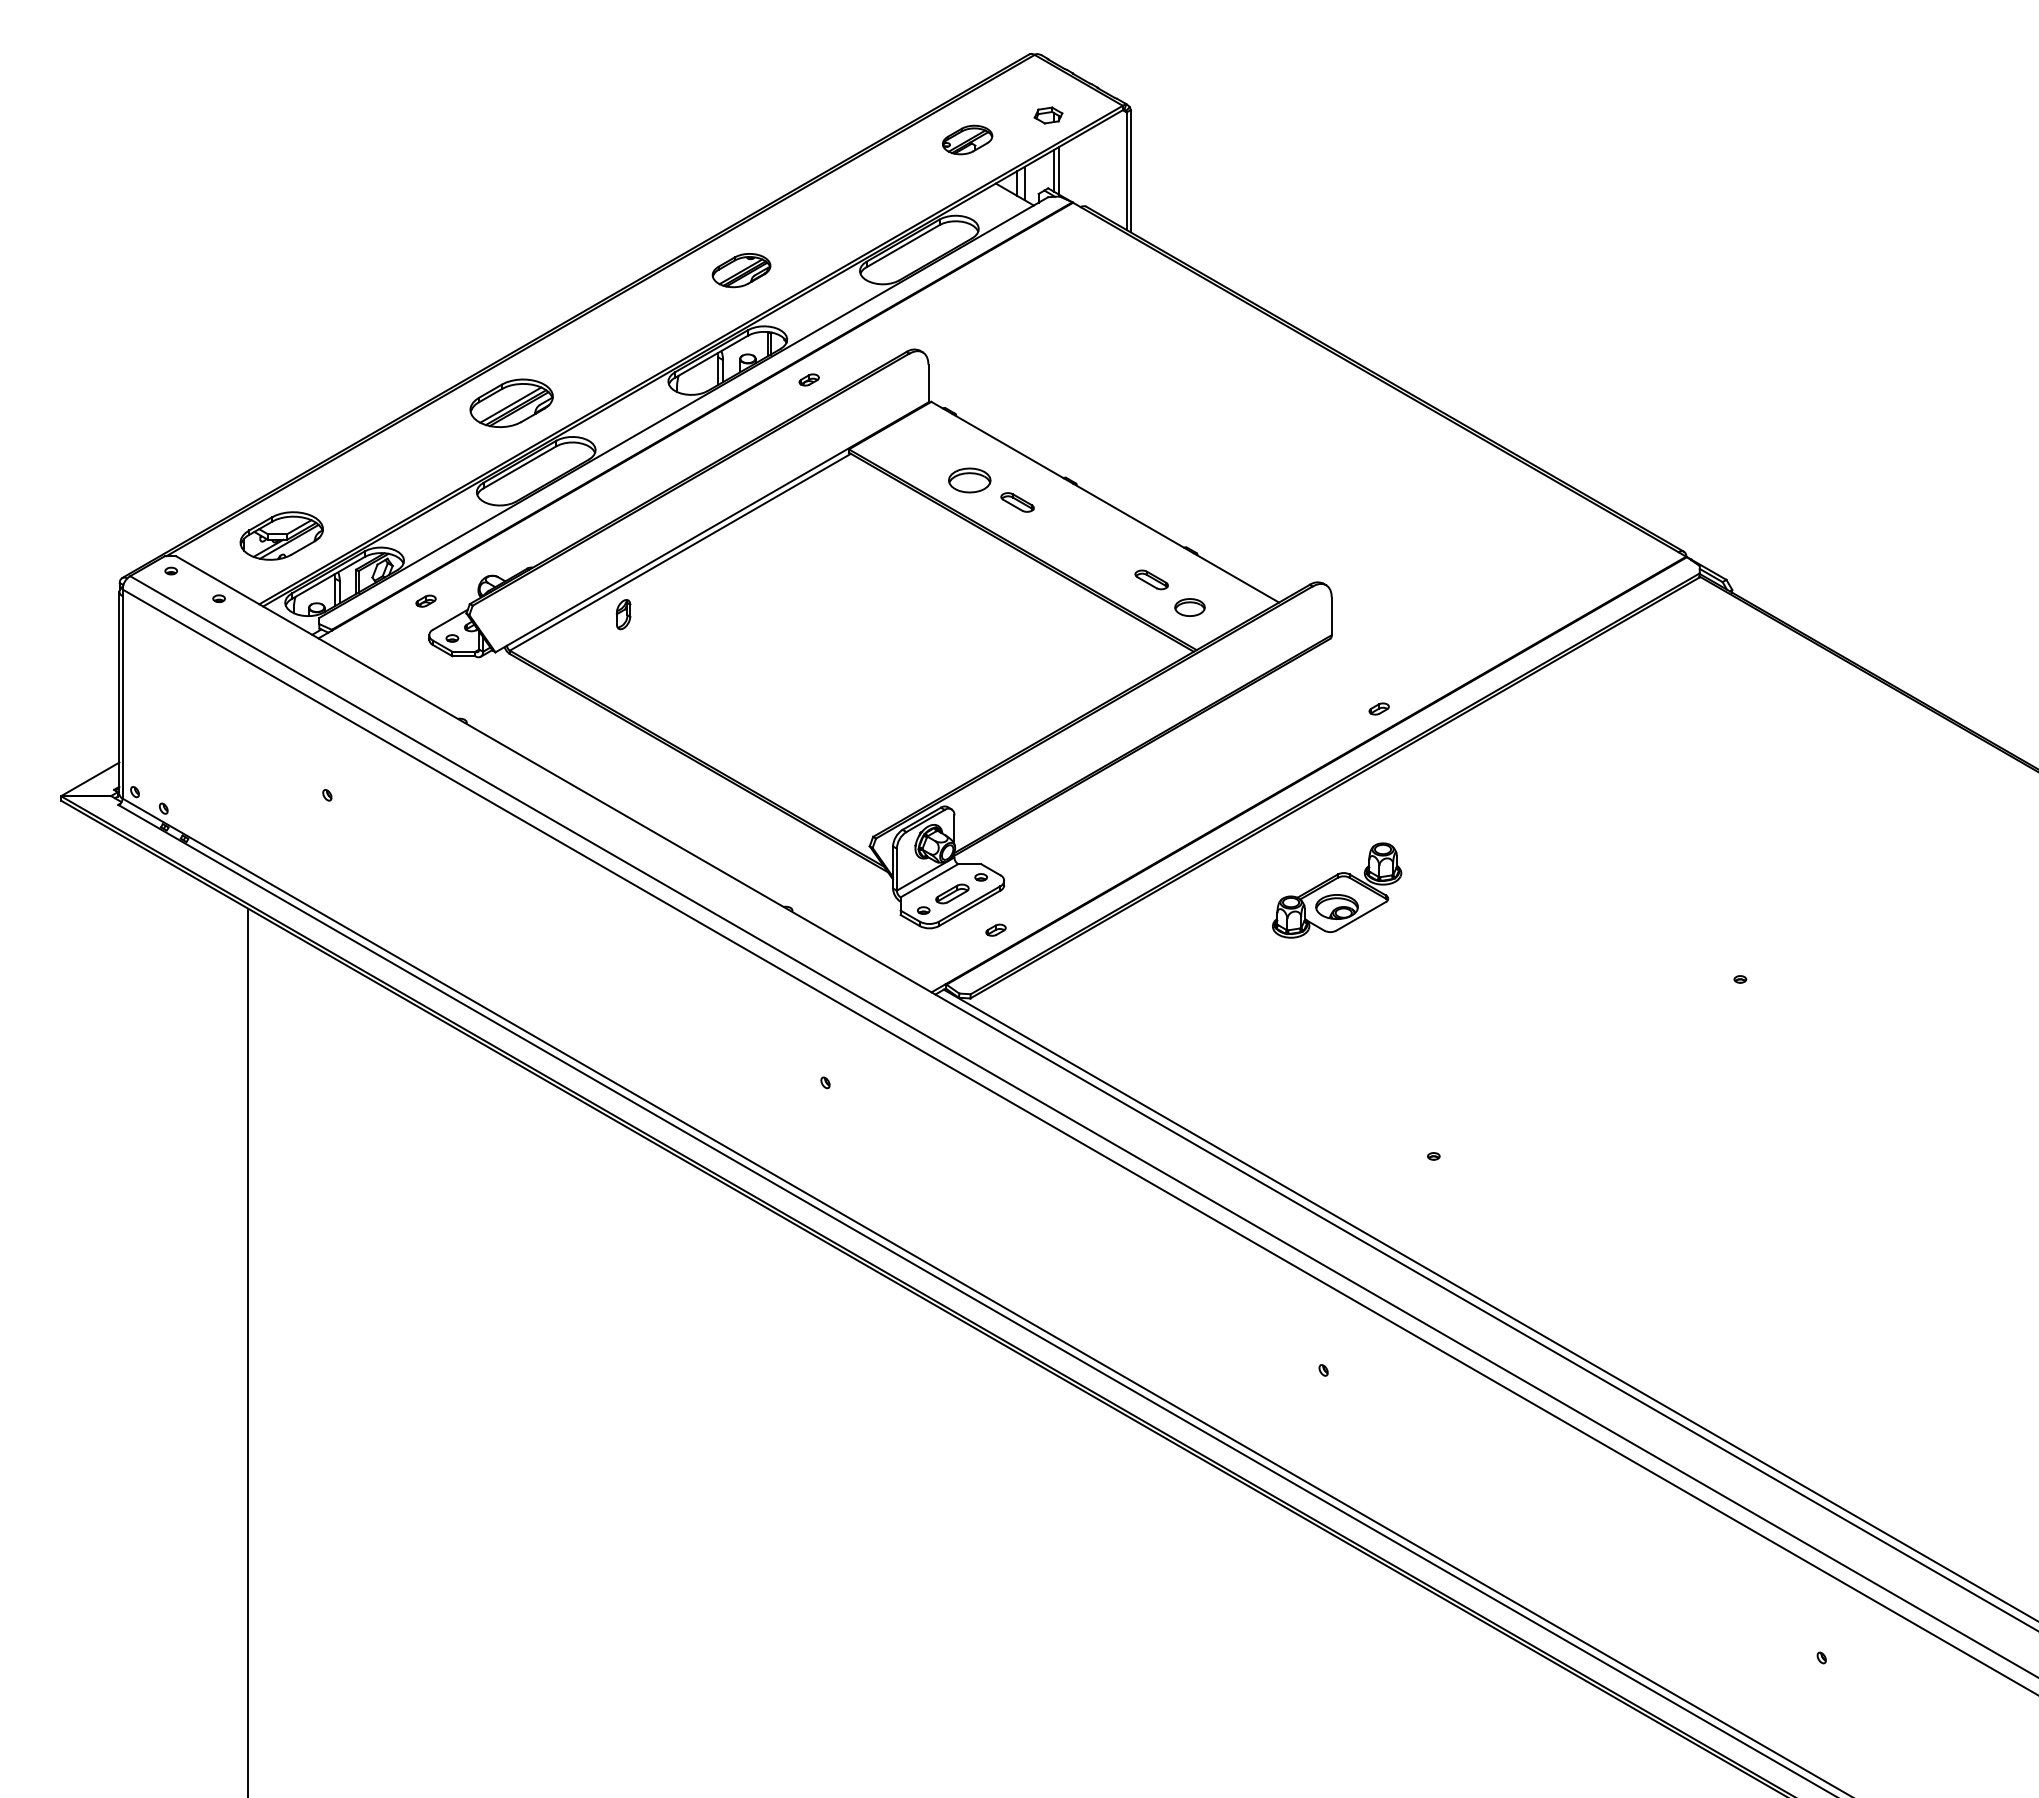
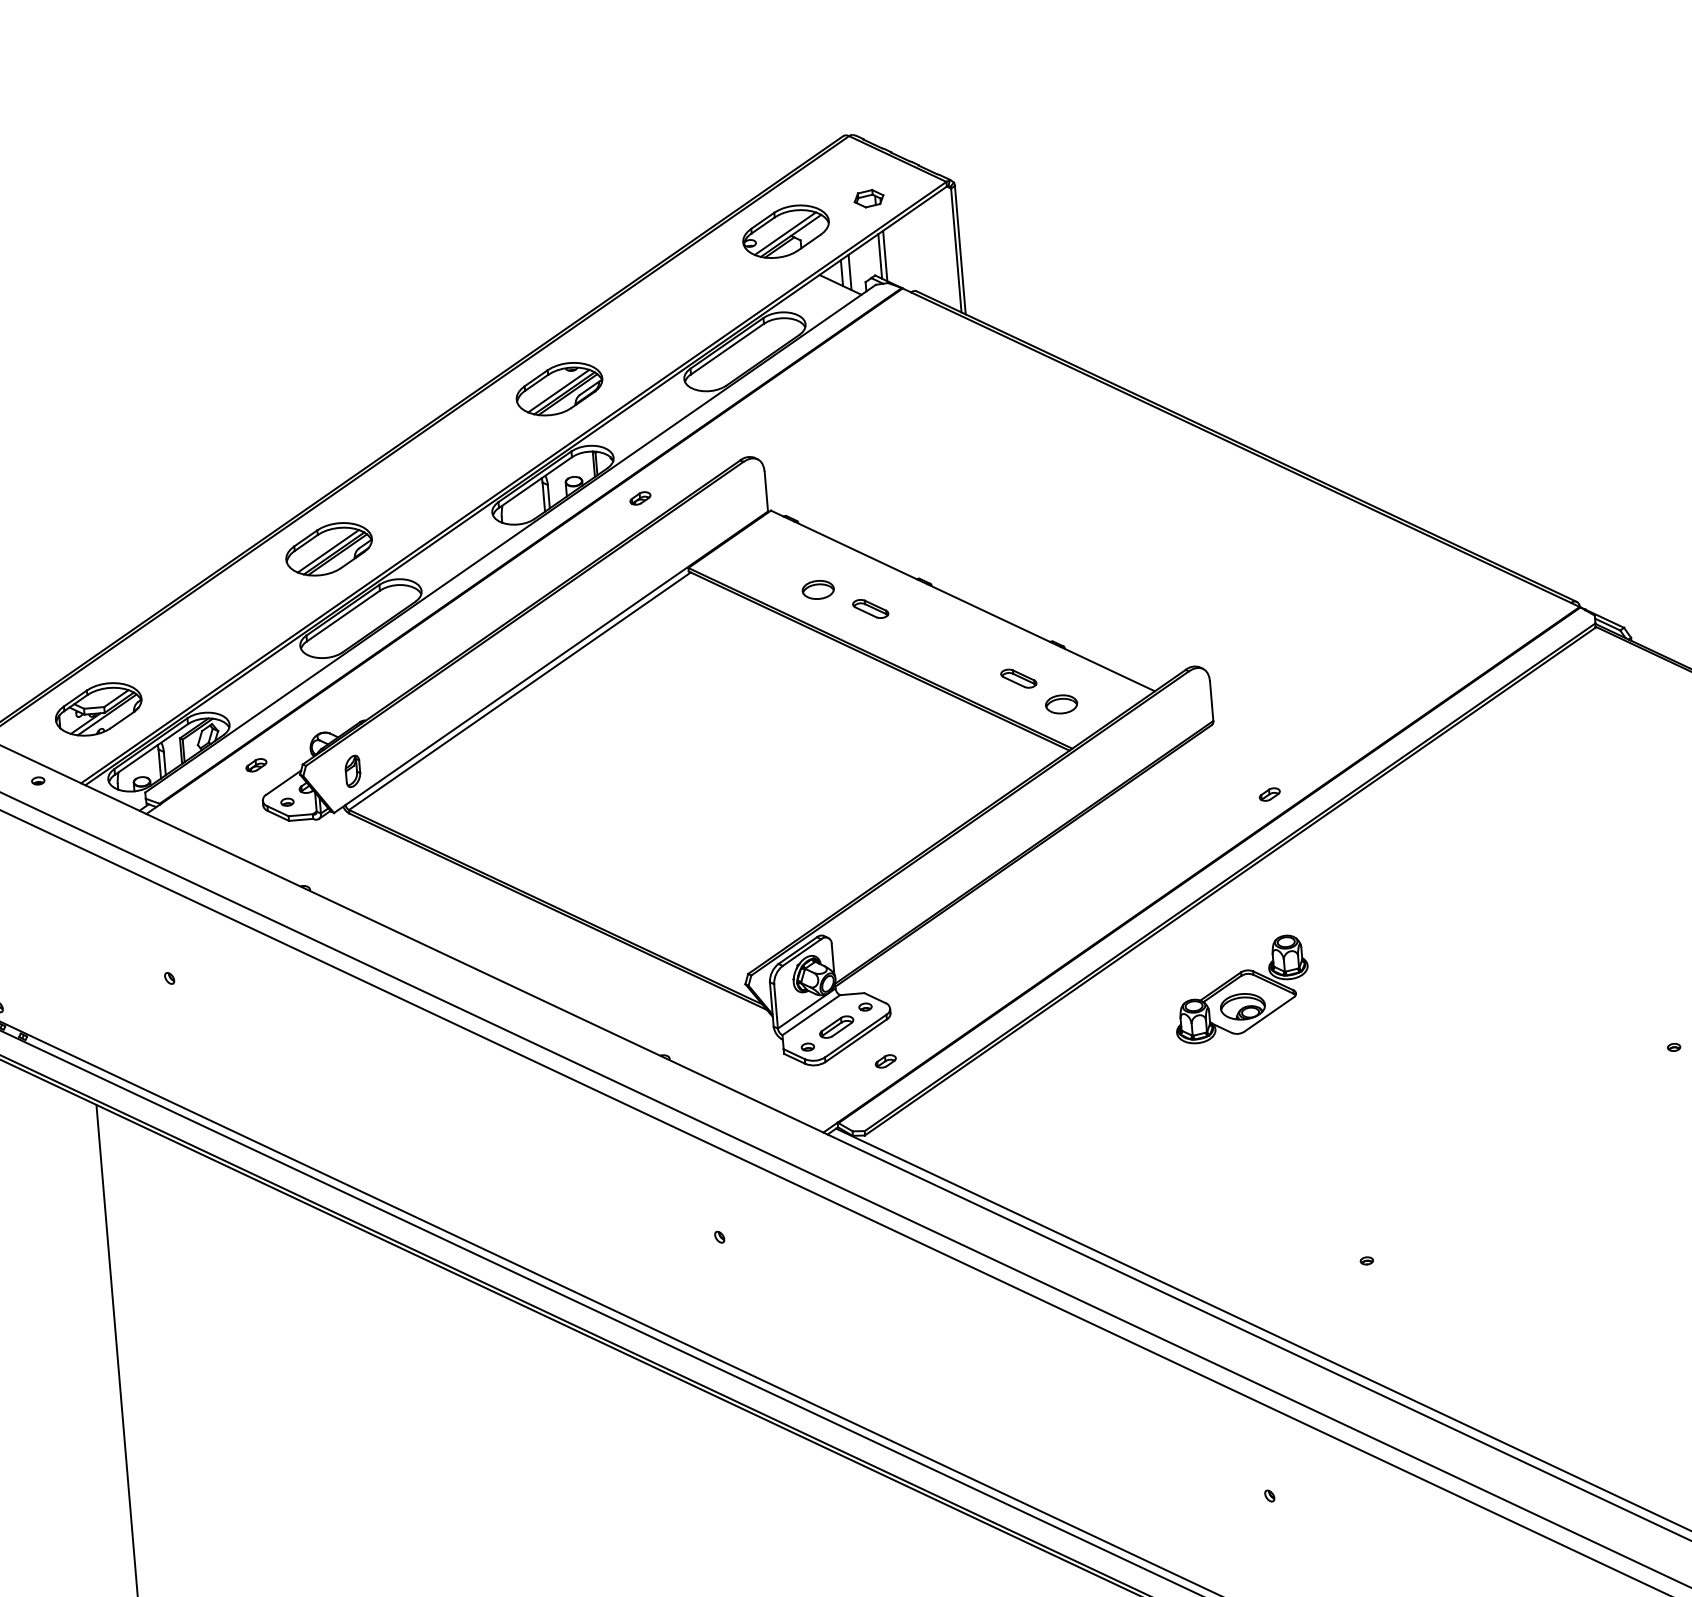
part: (967, 139) -> (785, 231), size x1.67
part: (741, 270) -> (559, 389), size x1.43
part: (969, 479) -> (818, 589), size x0.71
part: (623, 614) -> (352, 771), moved

